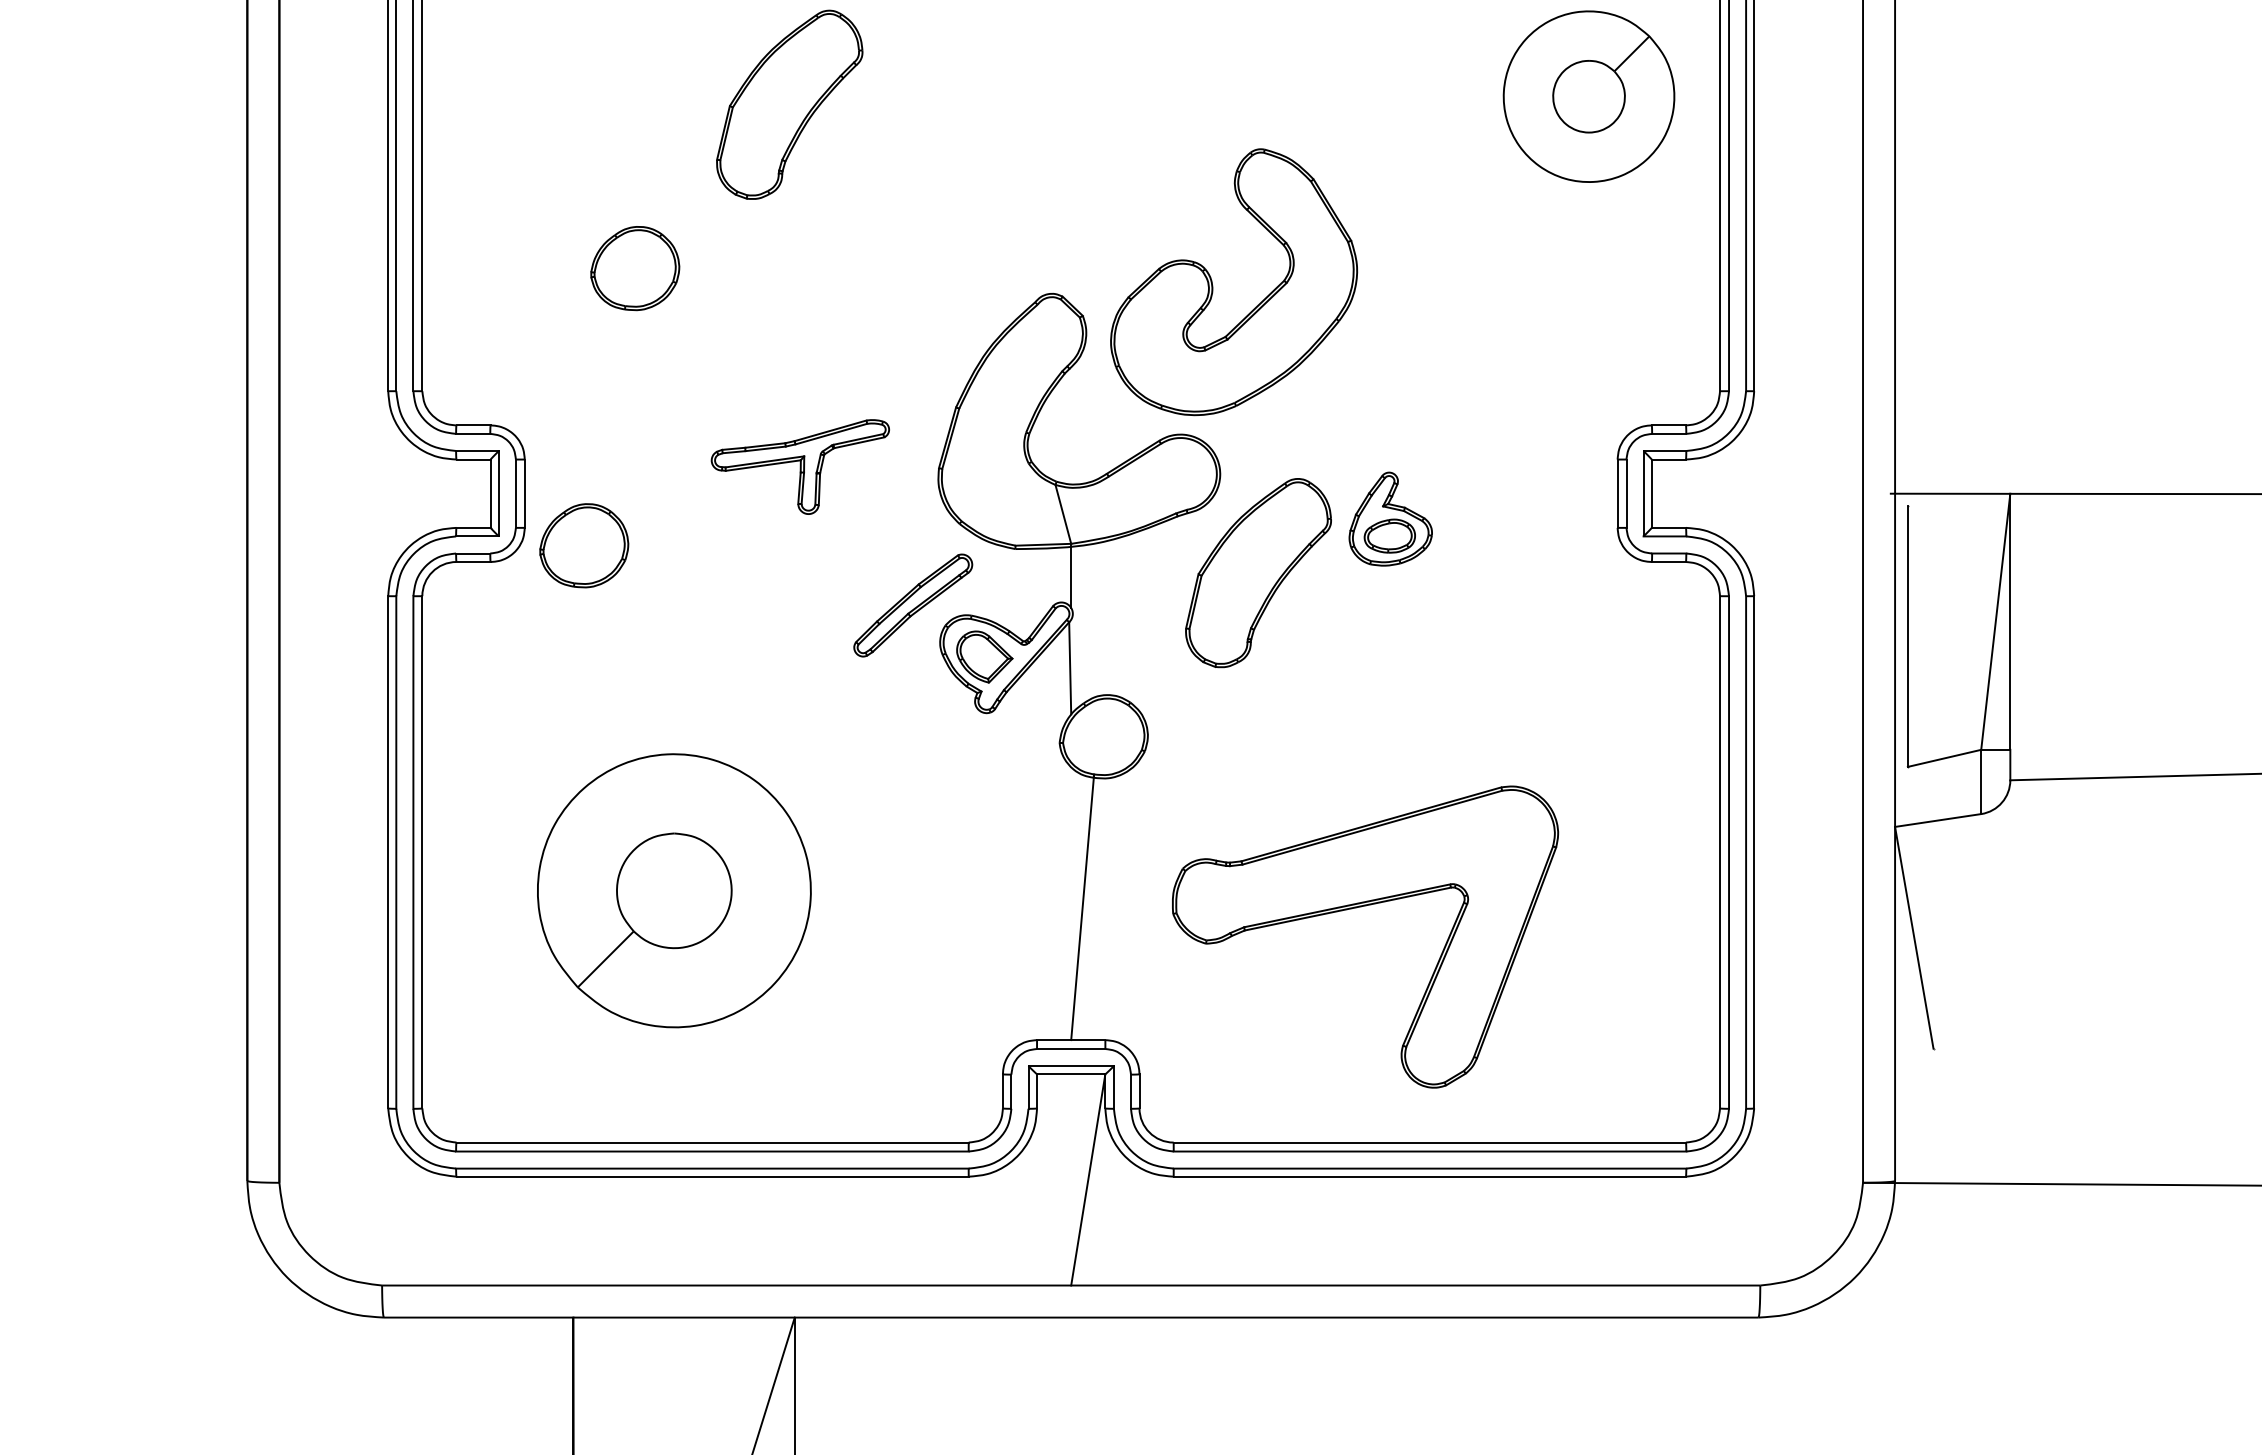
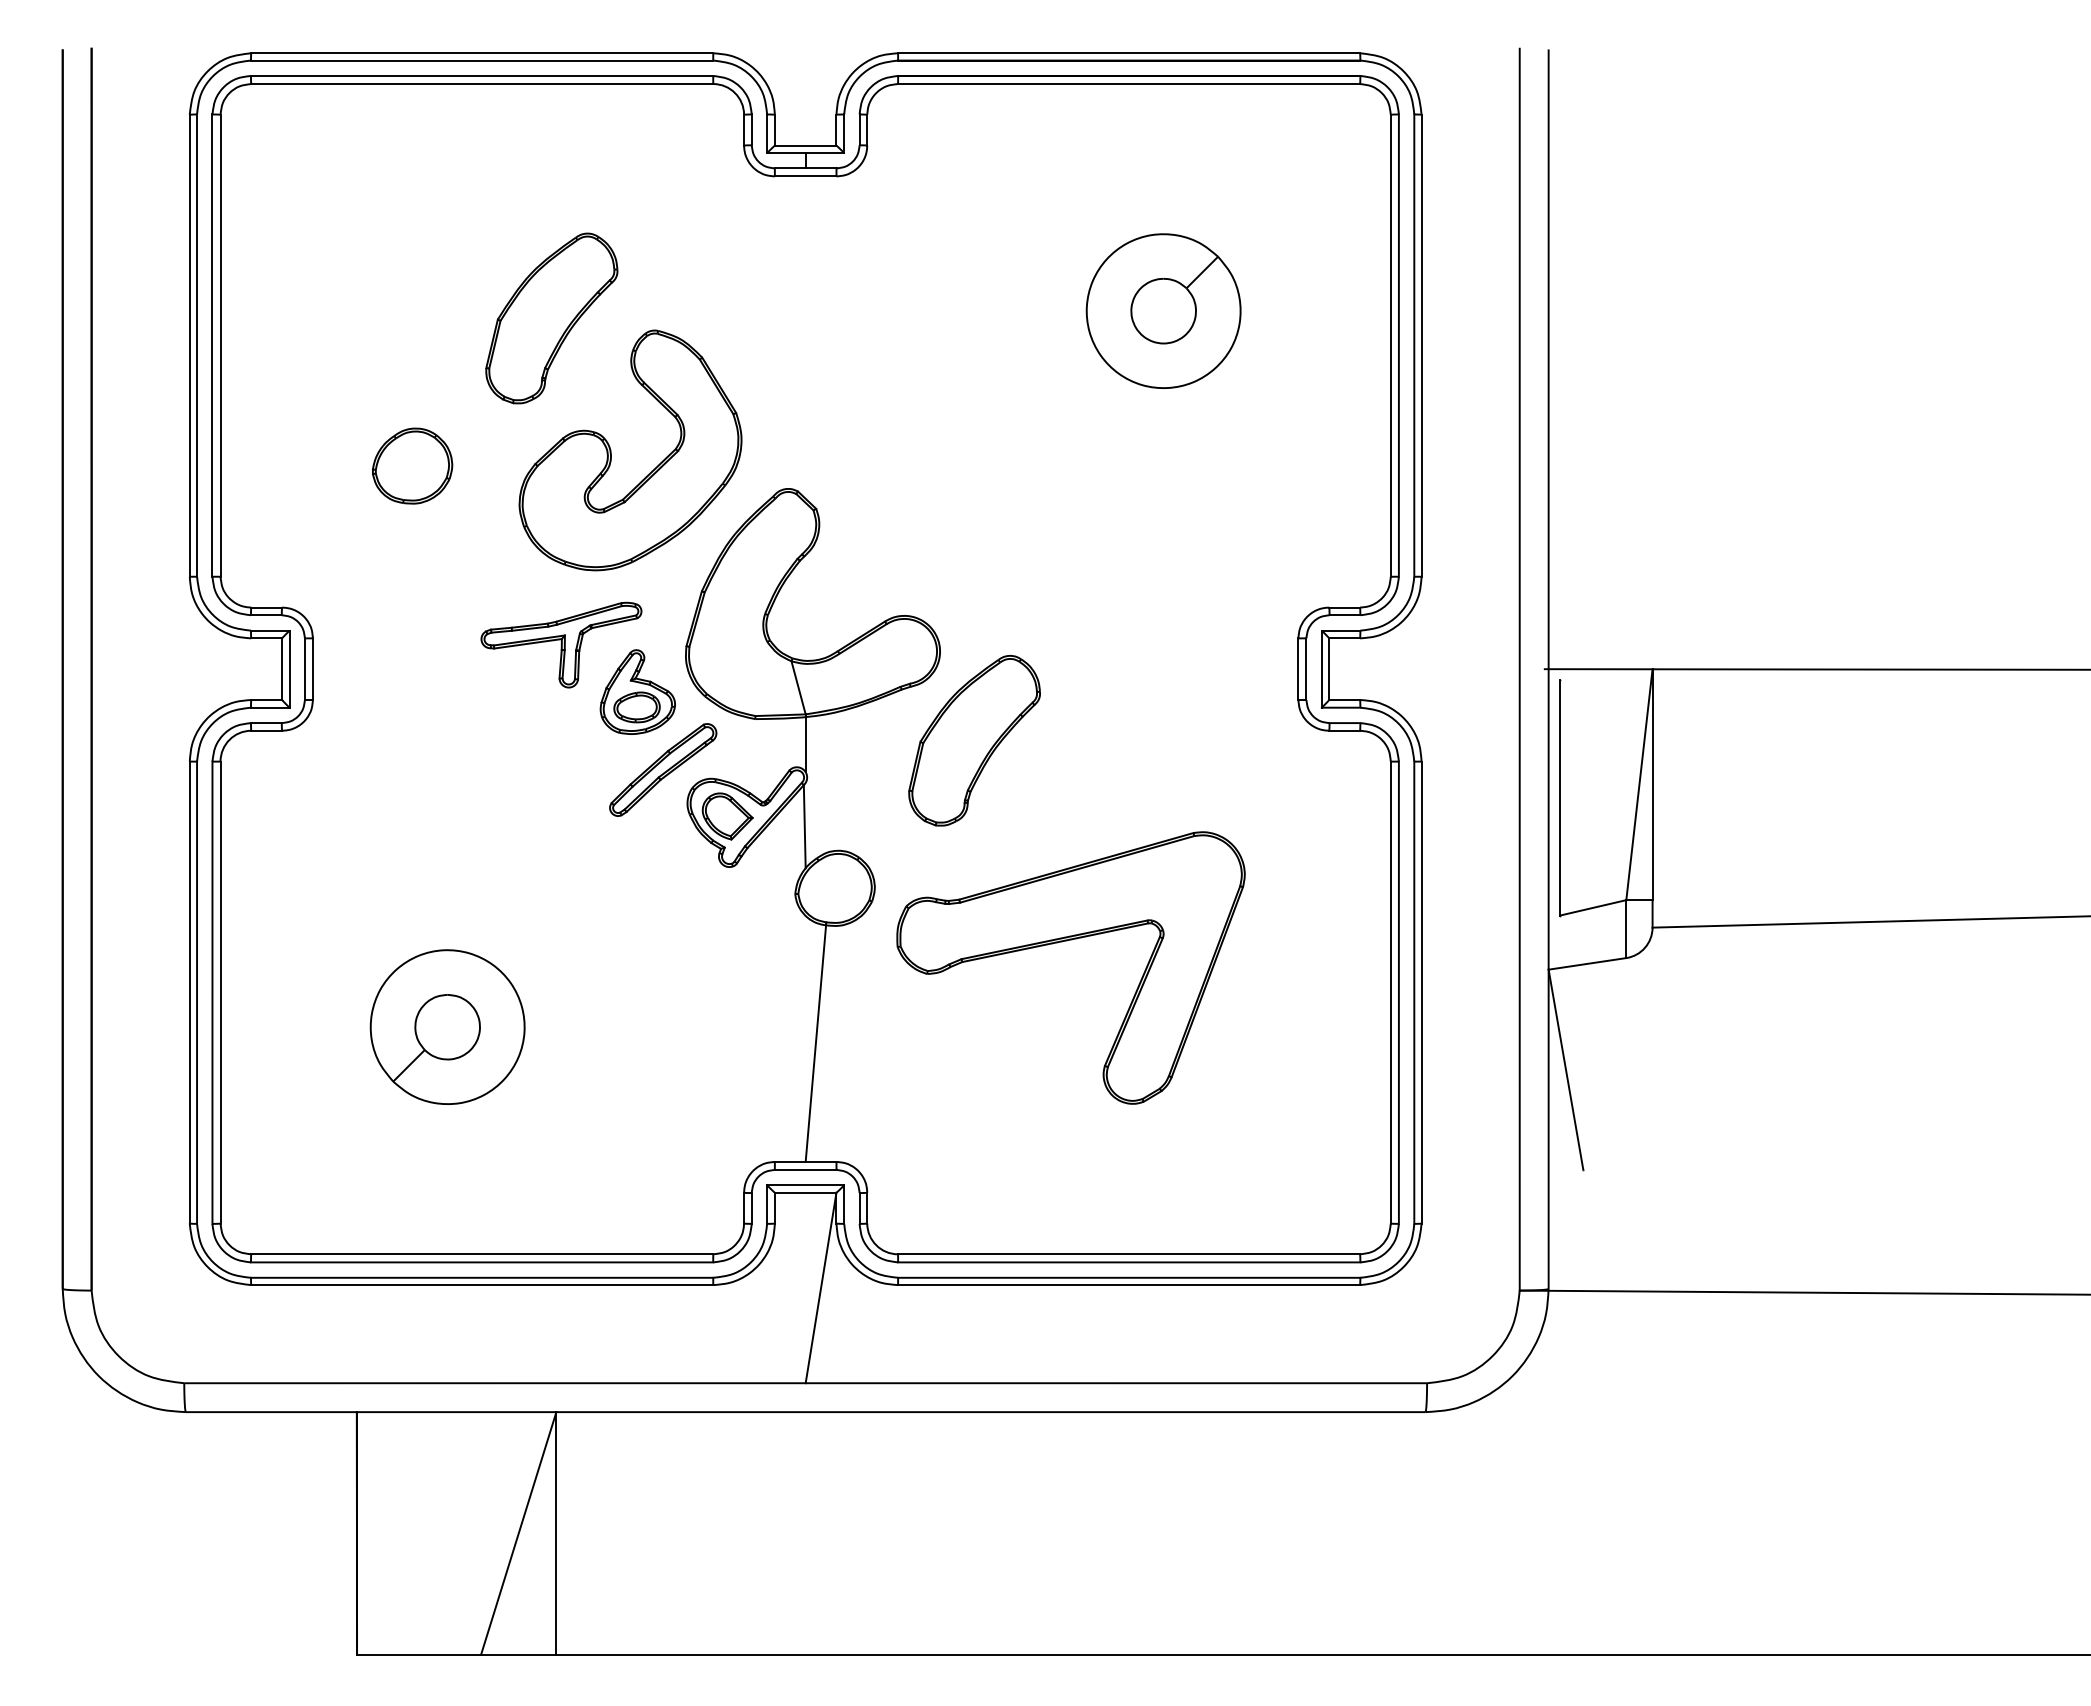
part: (1588, 95) -> (1163, 310), moved
part: (1212, 282) -> (611, 450), moved
part: (1390, 518) -> (637, 691), moved
part: (584, 545) -> (366, 715), removed
part: (674, 889) -> (447, 1026), size x0.62
part: (1361, 907) -> (1067, 941), moved

